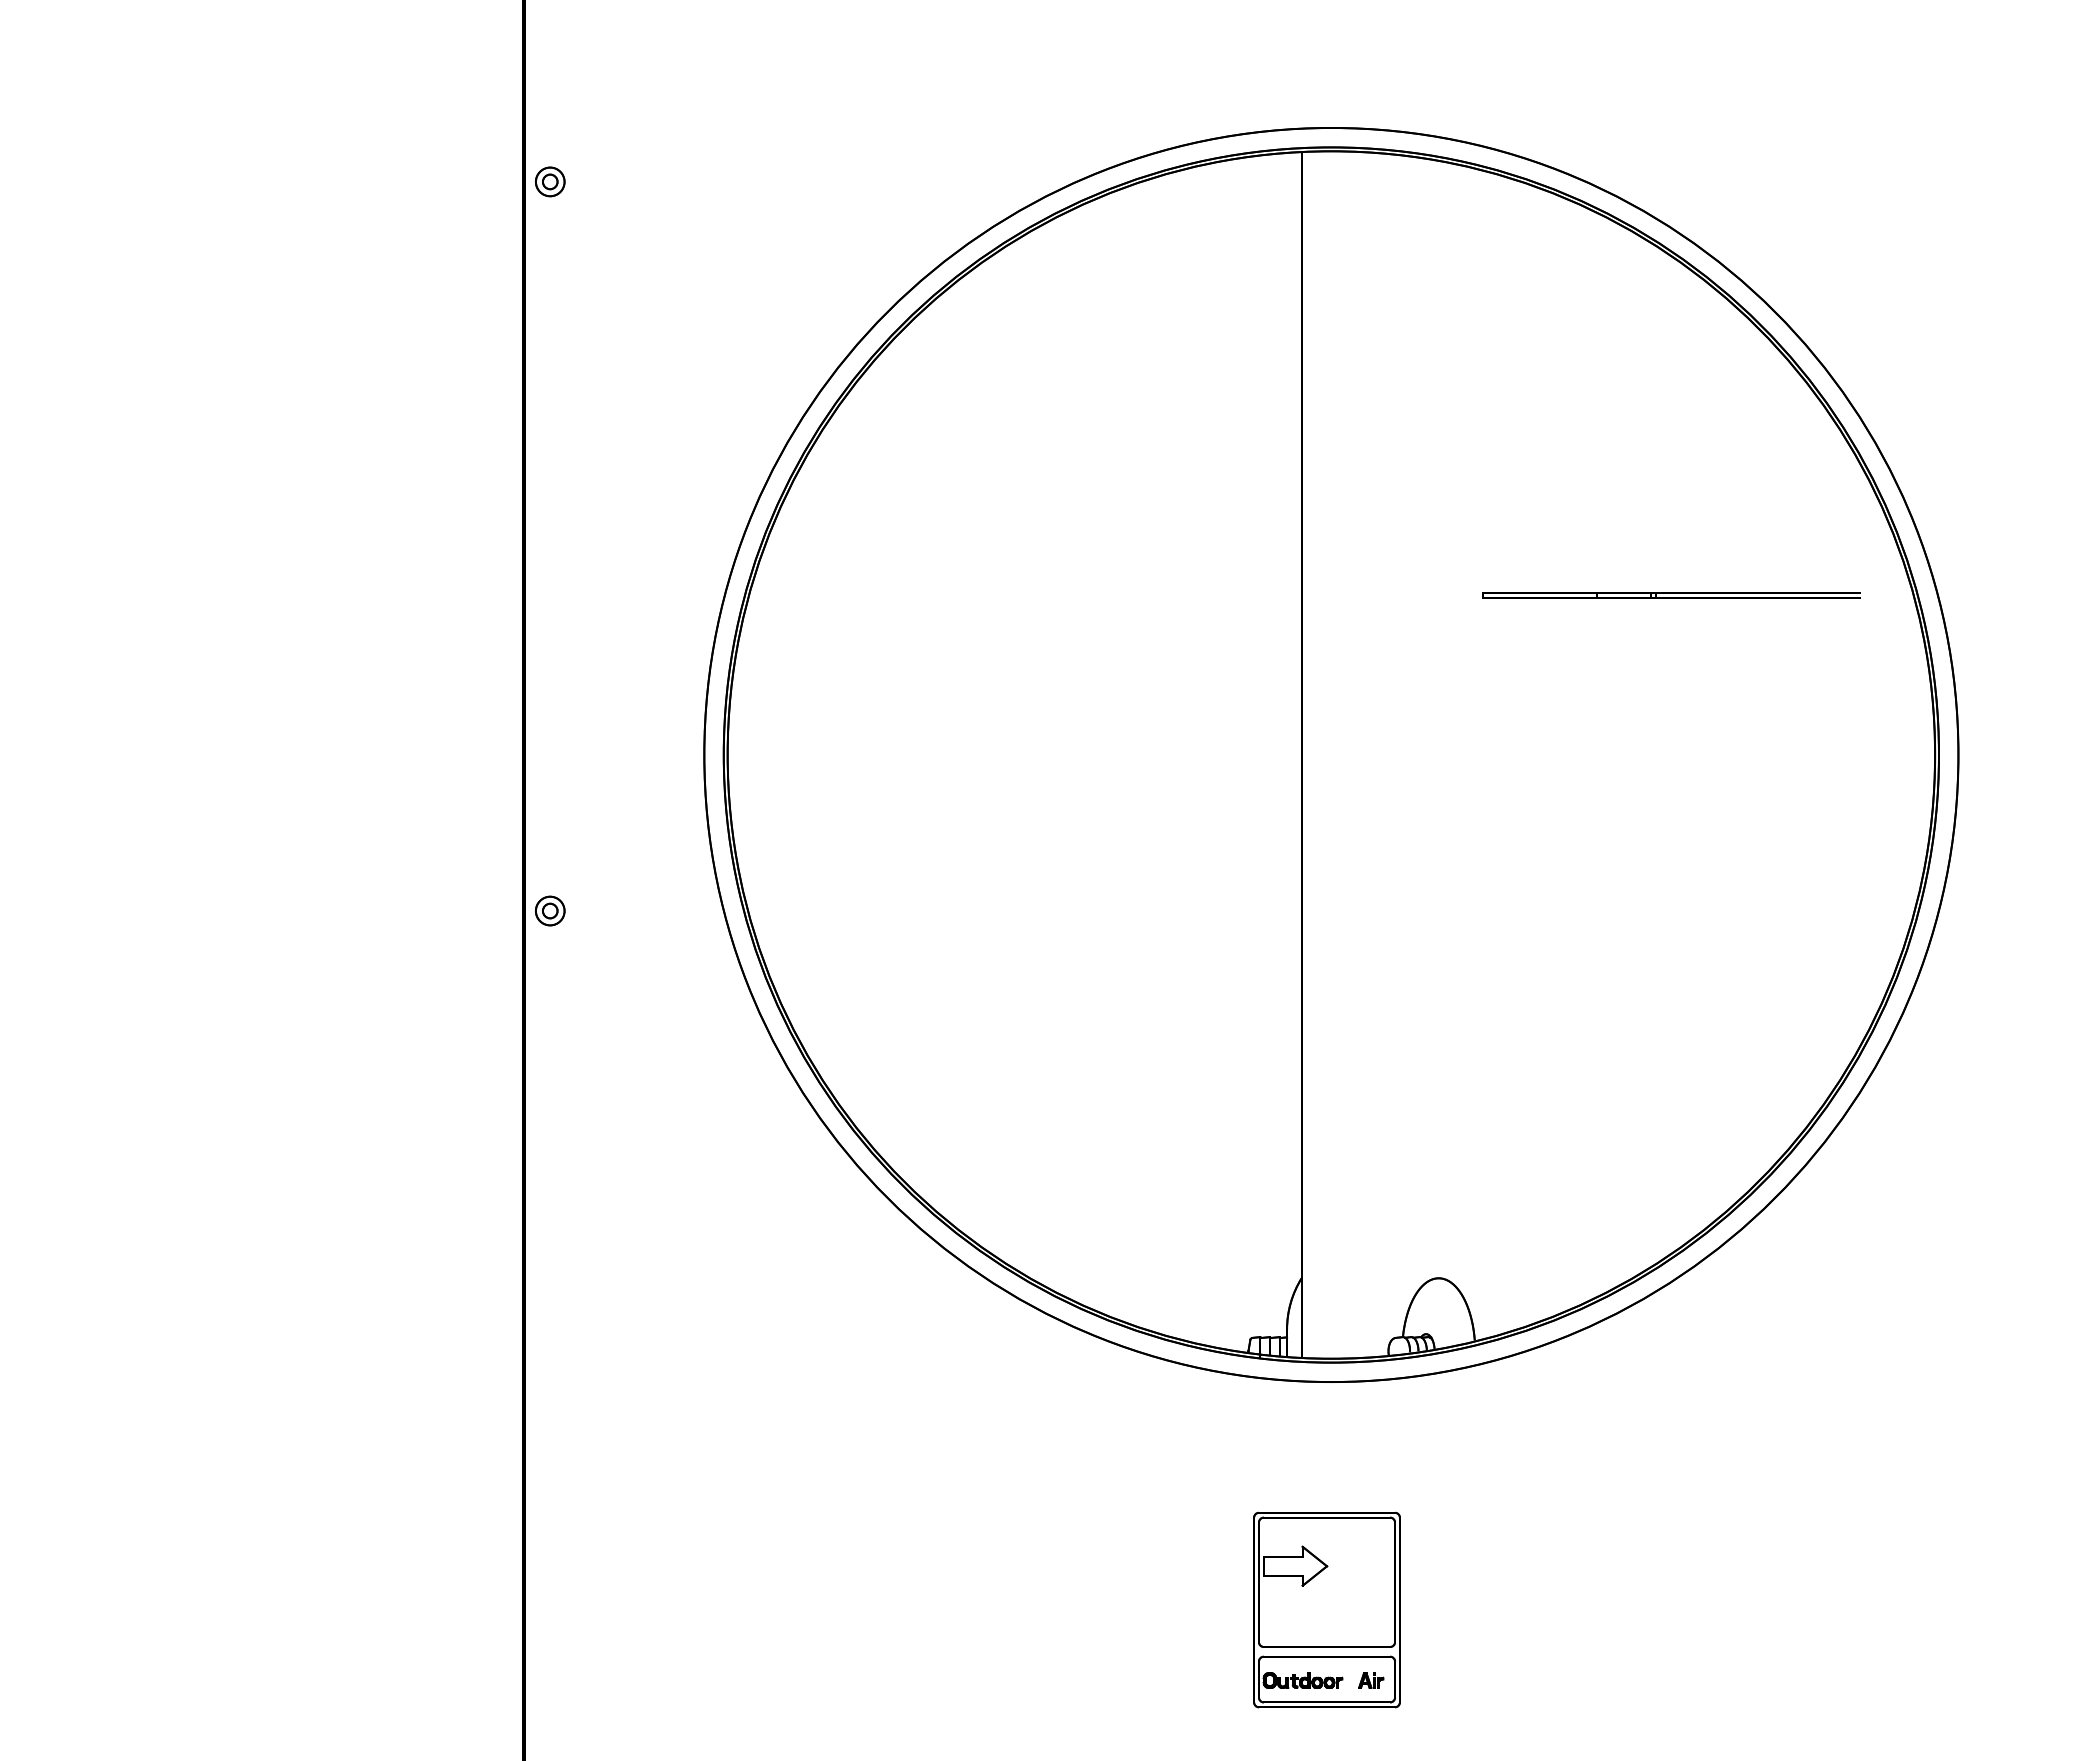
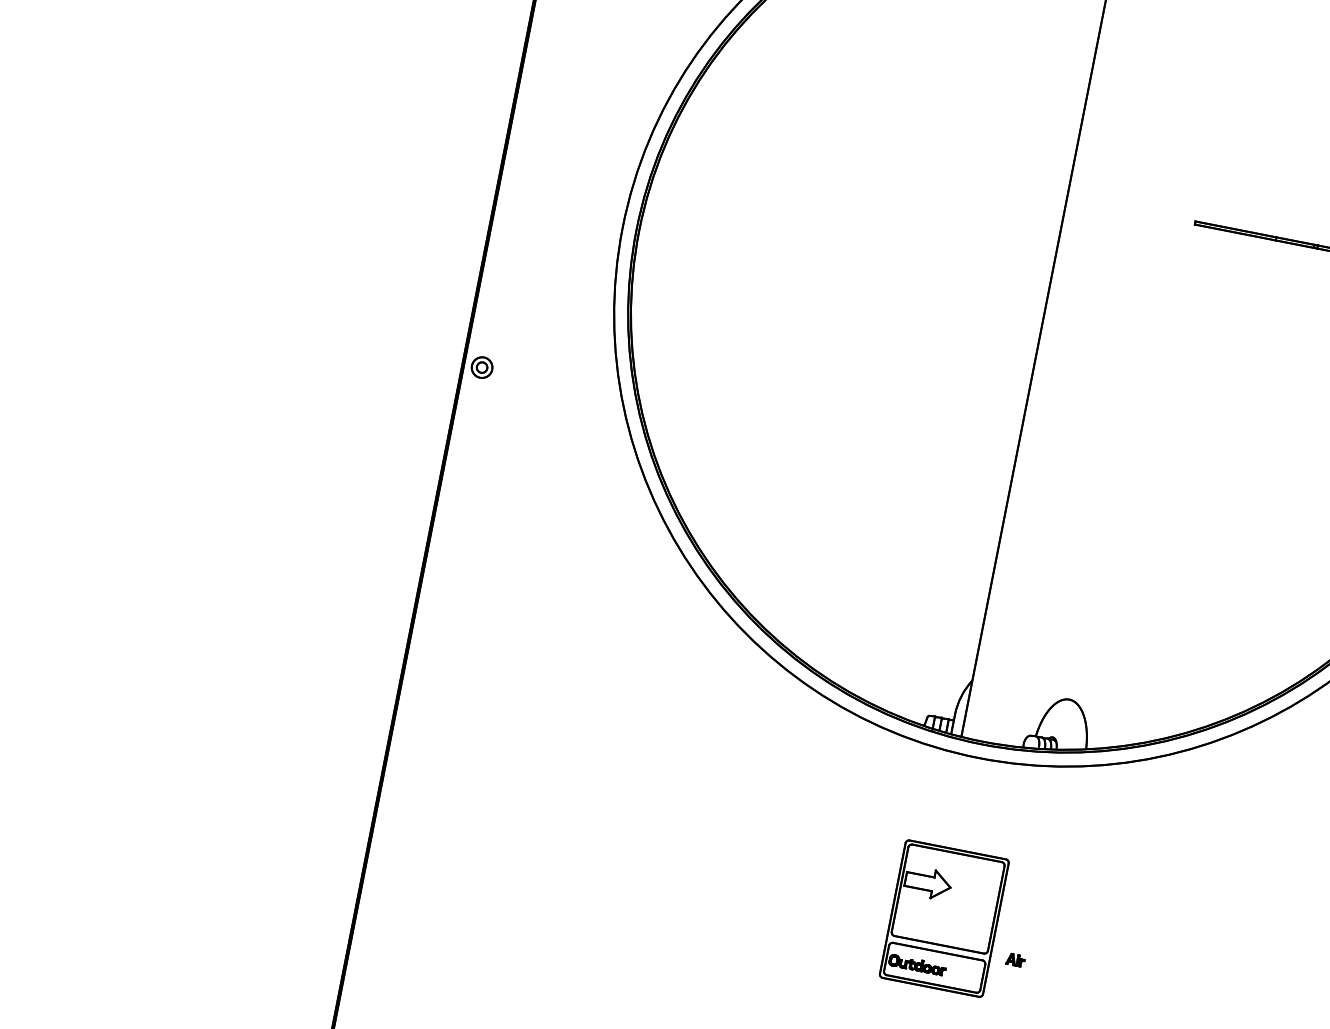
part: (550, 910) -> (482, 367), moved
part: (1371, 1680) -> (1015, 960), moved

